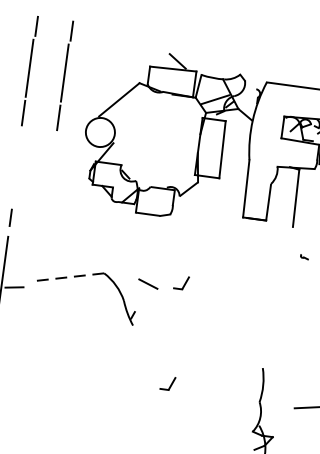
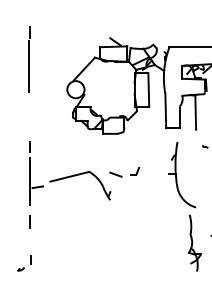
line: (64, 76) -> (50, 59), removed
line: (69, 276) -> (69, 176), dashed -> solid
part: (259, 300) -> (182, 175), added
part: (168, 382) -> (135, 230), removed

